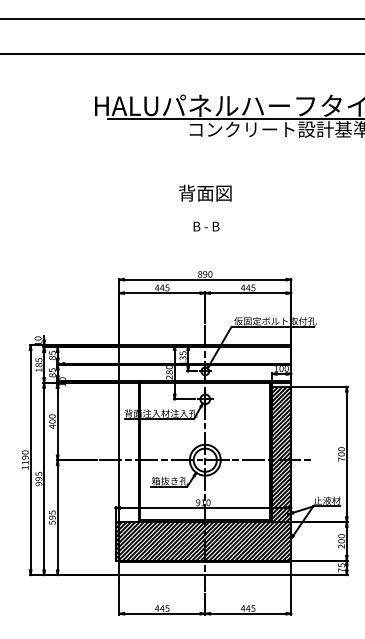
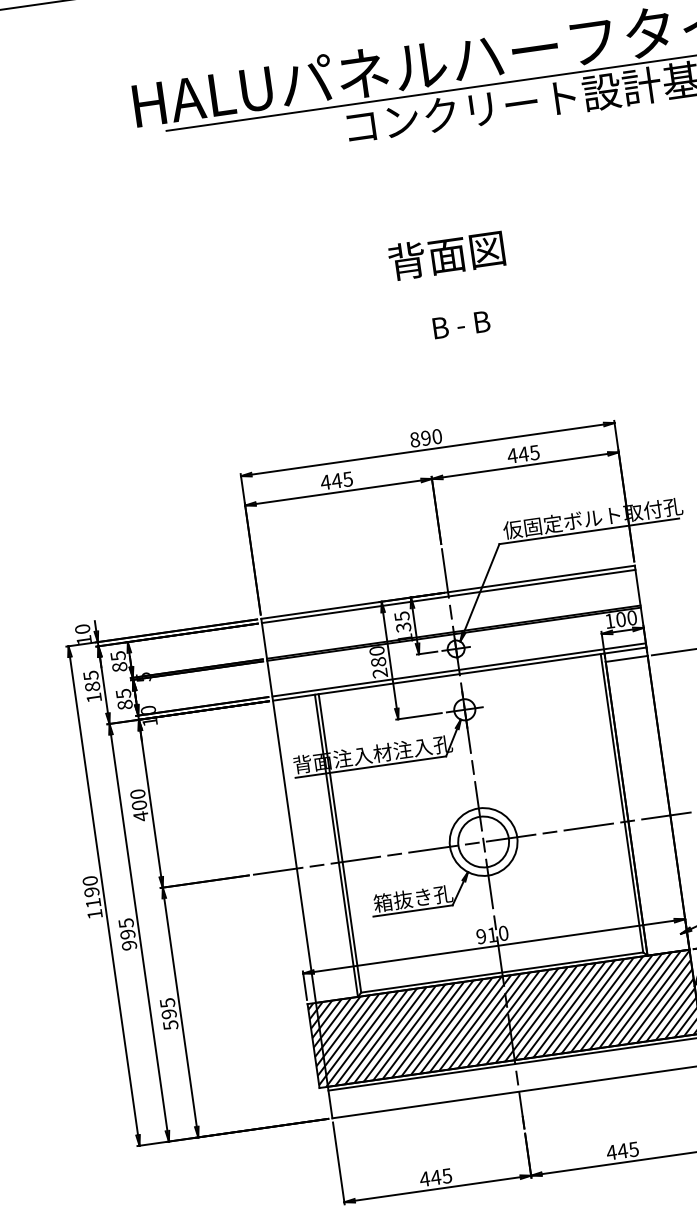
text: (205, 192) -> (446, 253), moved
text: (206, 226) -> (461, 324), moved
hatch: (281, 454) -> (647, 806), removed

